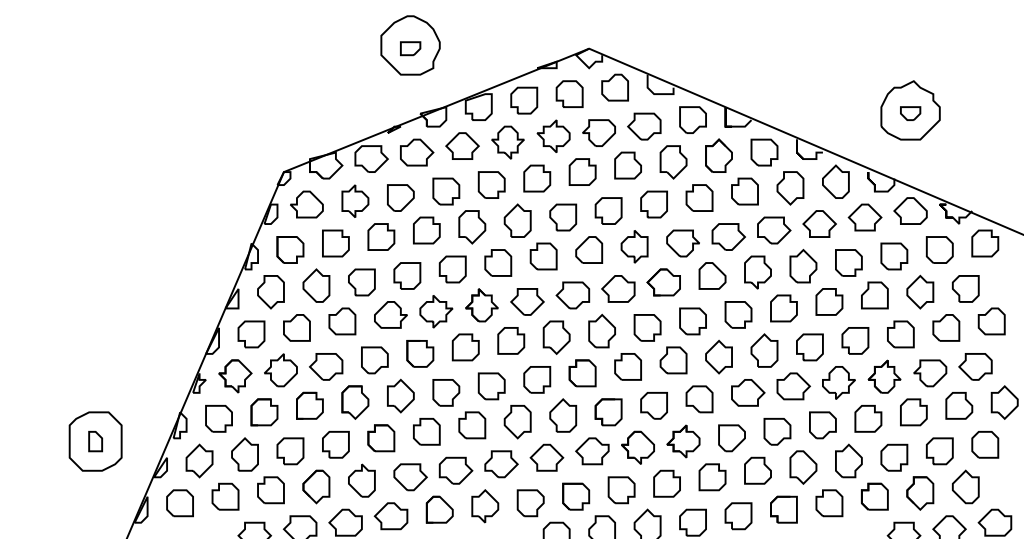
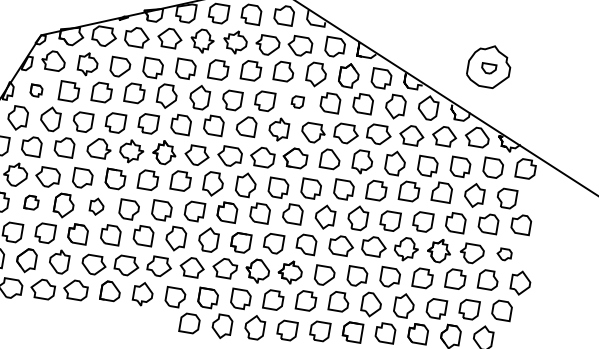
part: (653, 204) -> (297, 102), size x0.6
part: (290, 249) -> (36, 90), size x0.6
part: (975, 366) -> (504, 254), size x0.6
part: (400, 395) -> (96, 206), size x0.7
part: (309, 405) -> (31, 202), size x0.7

